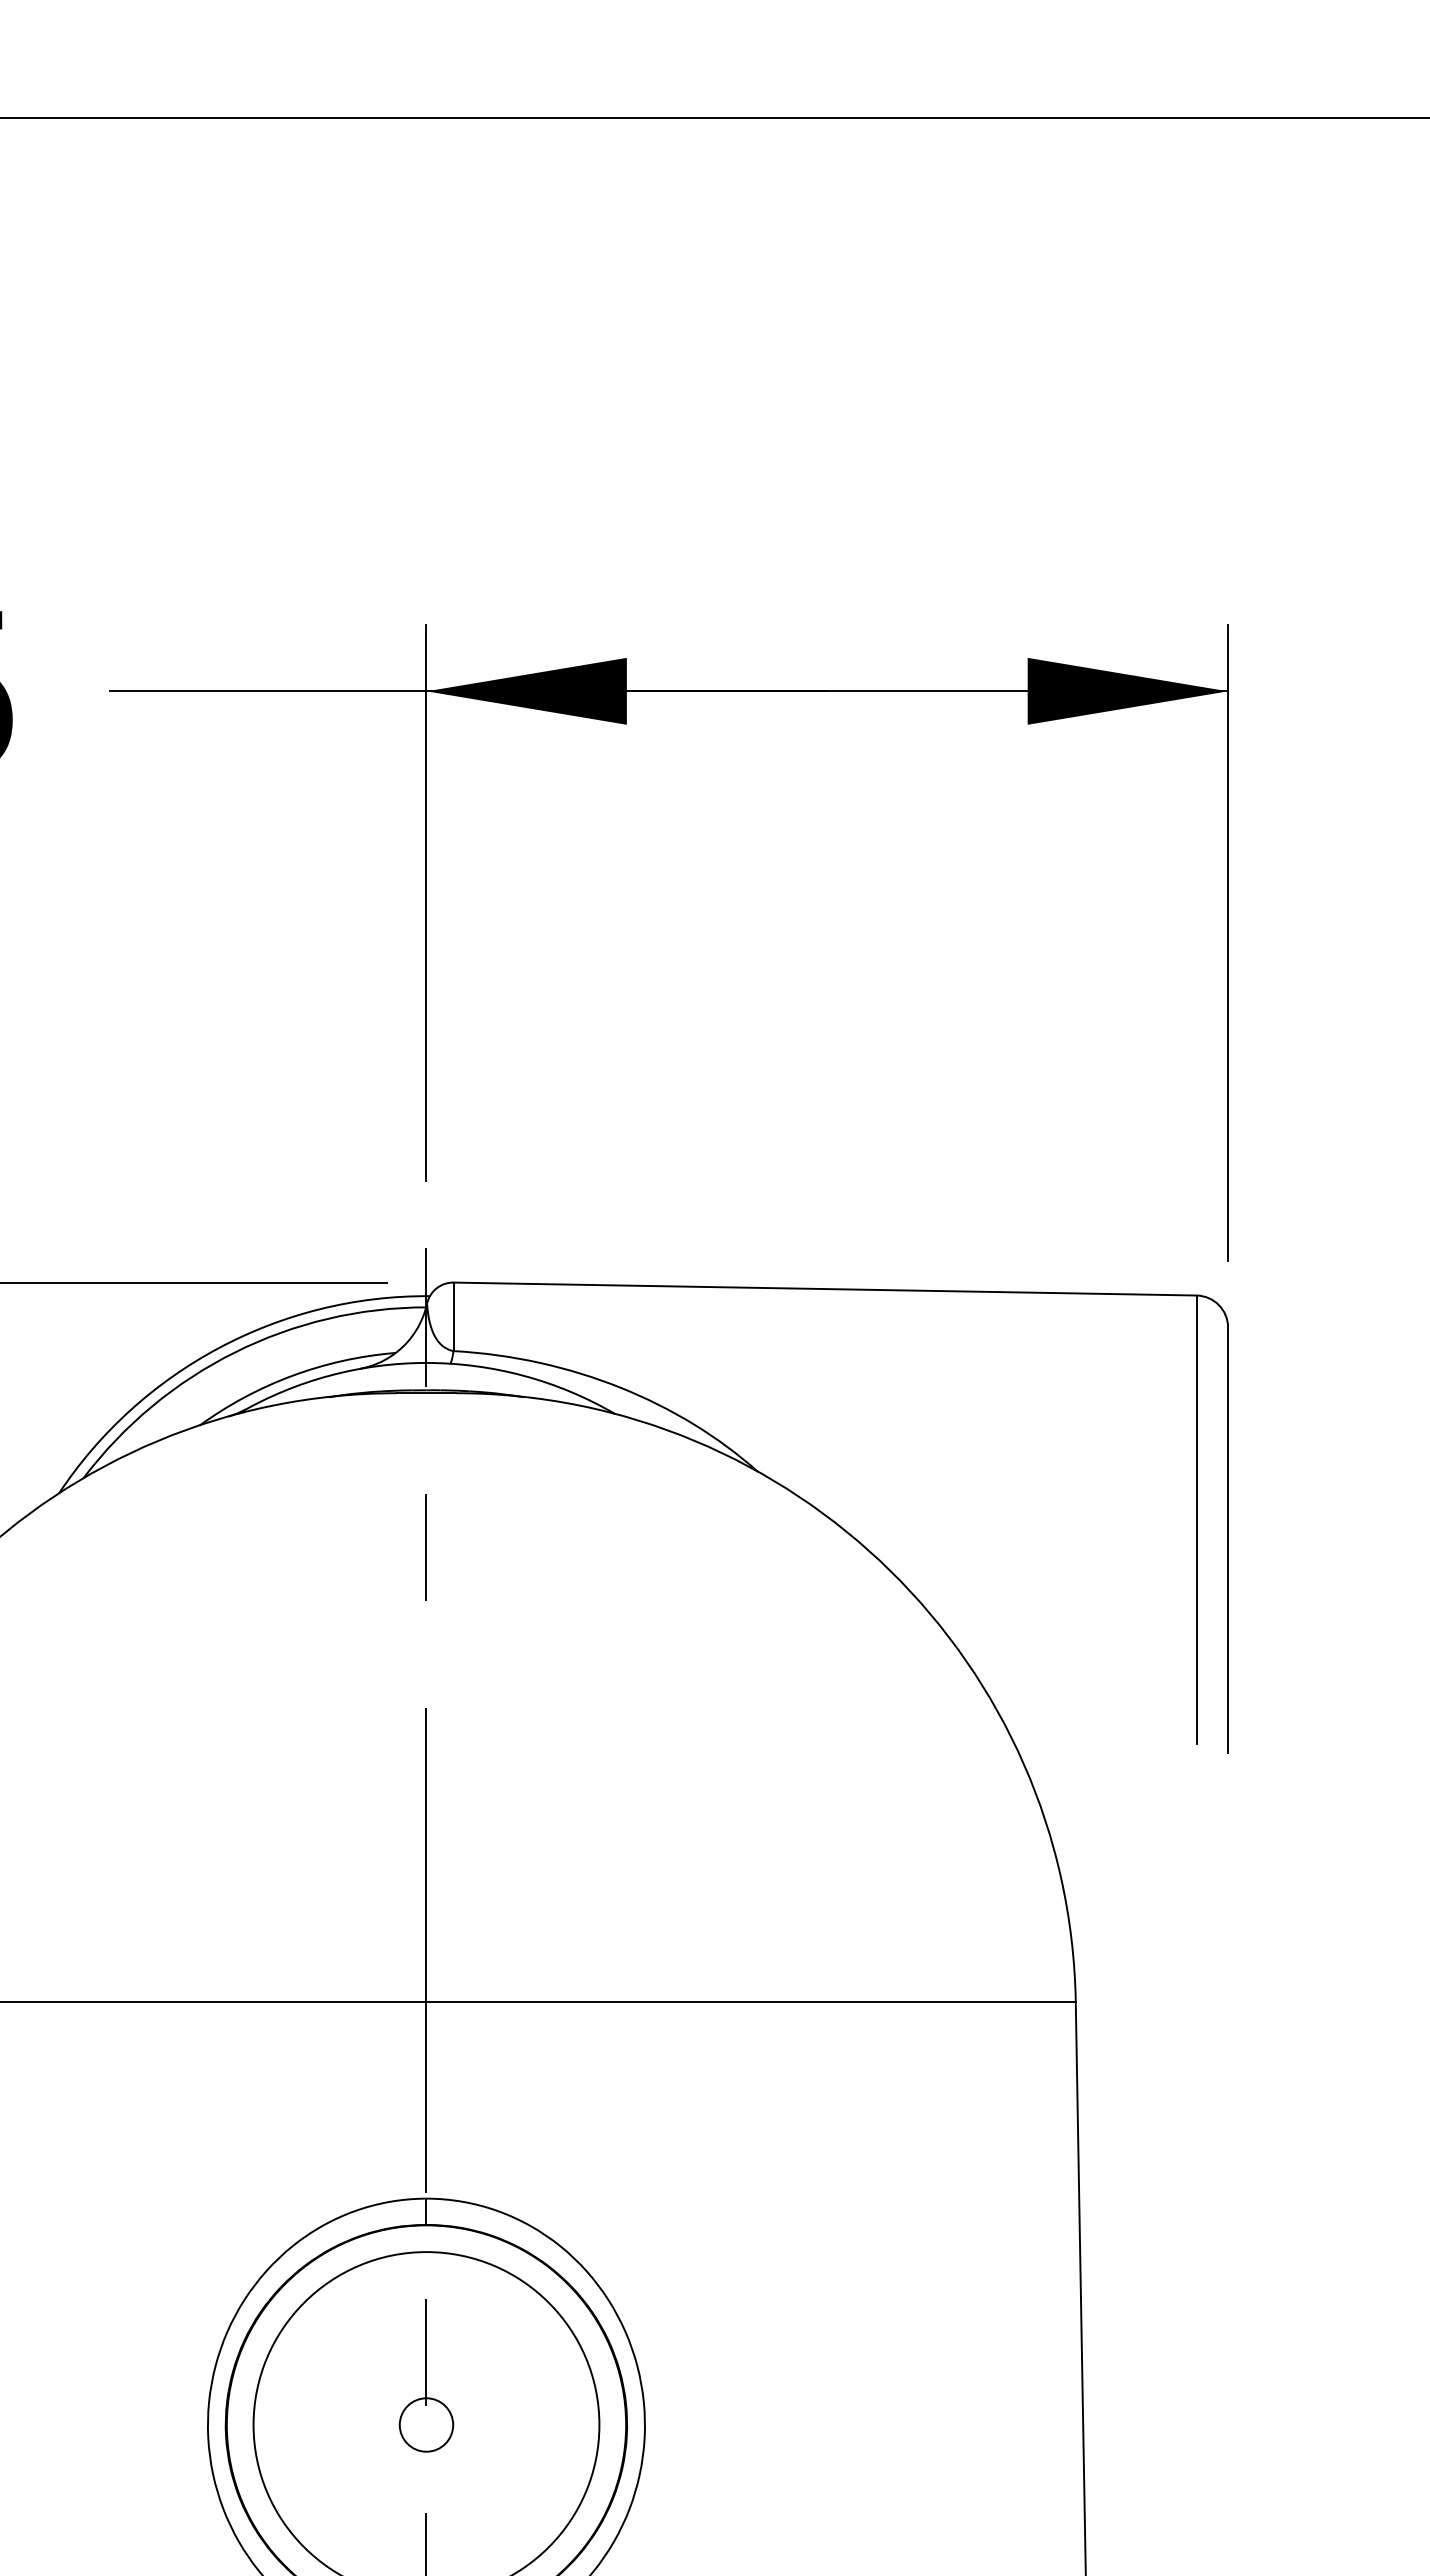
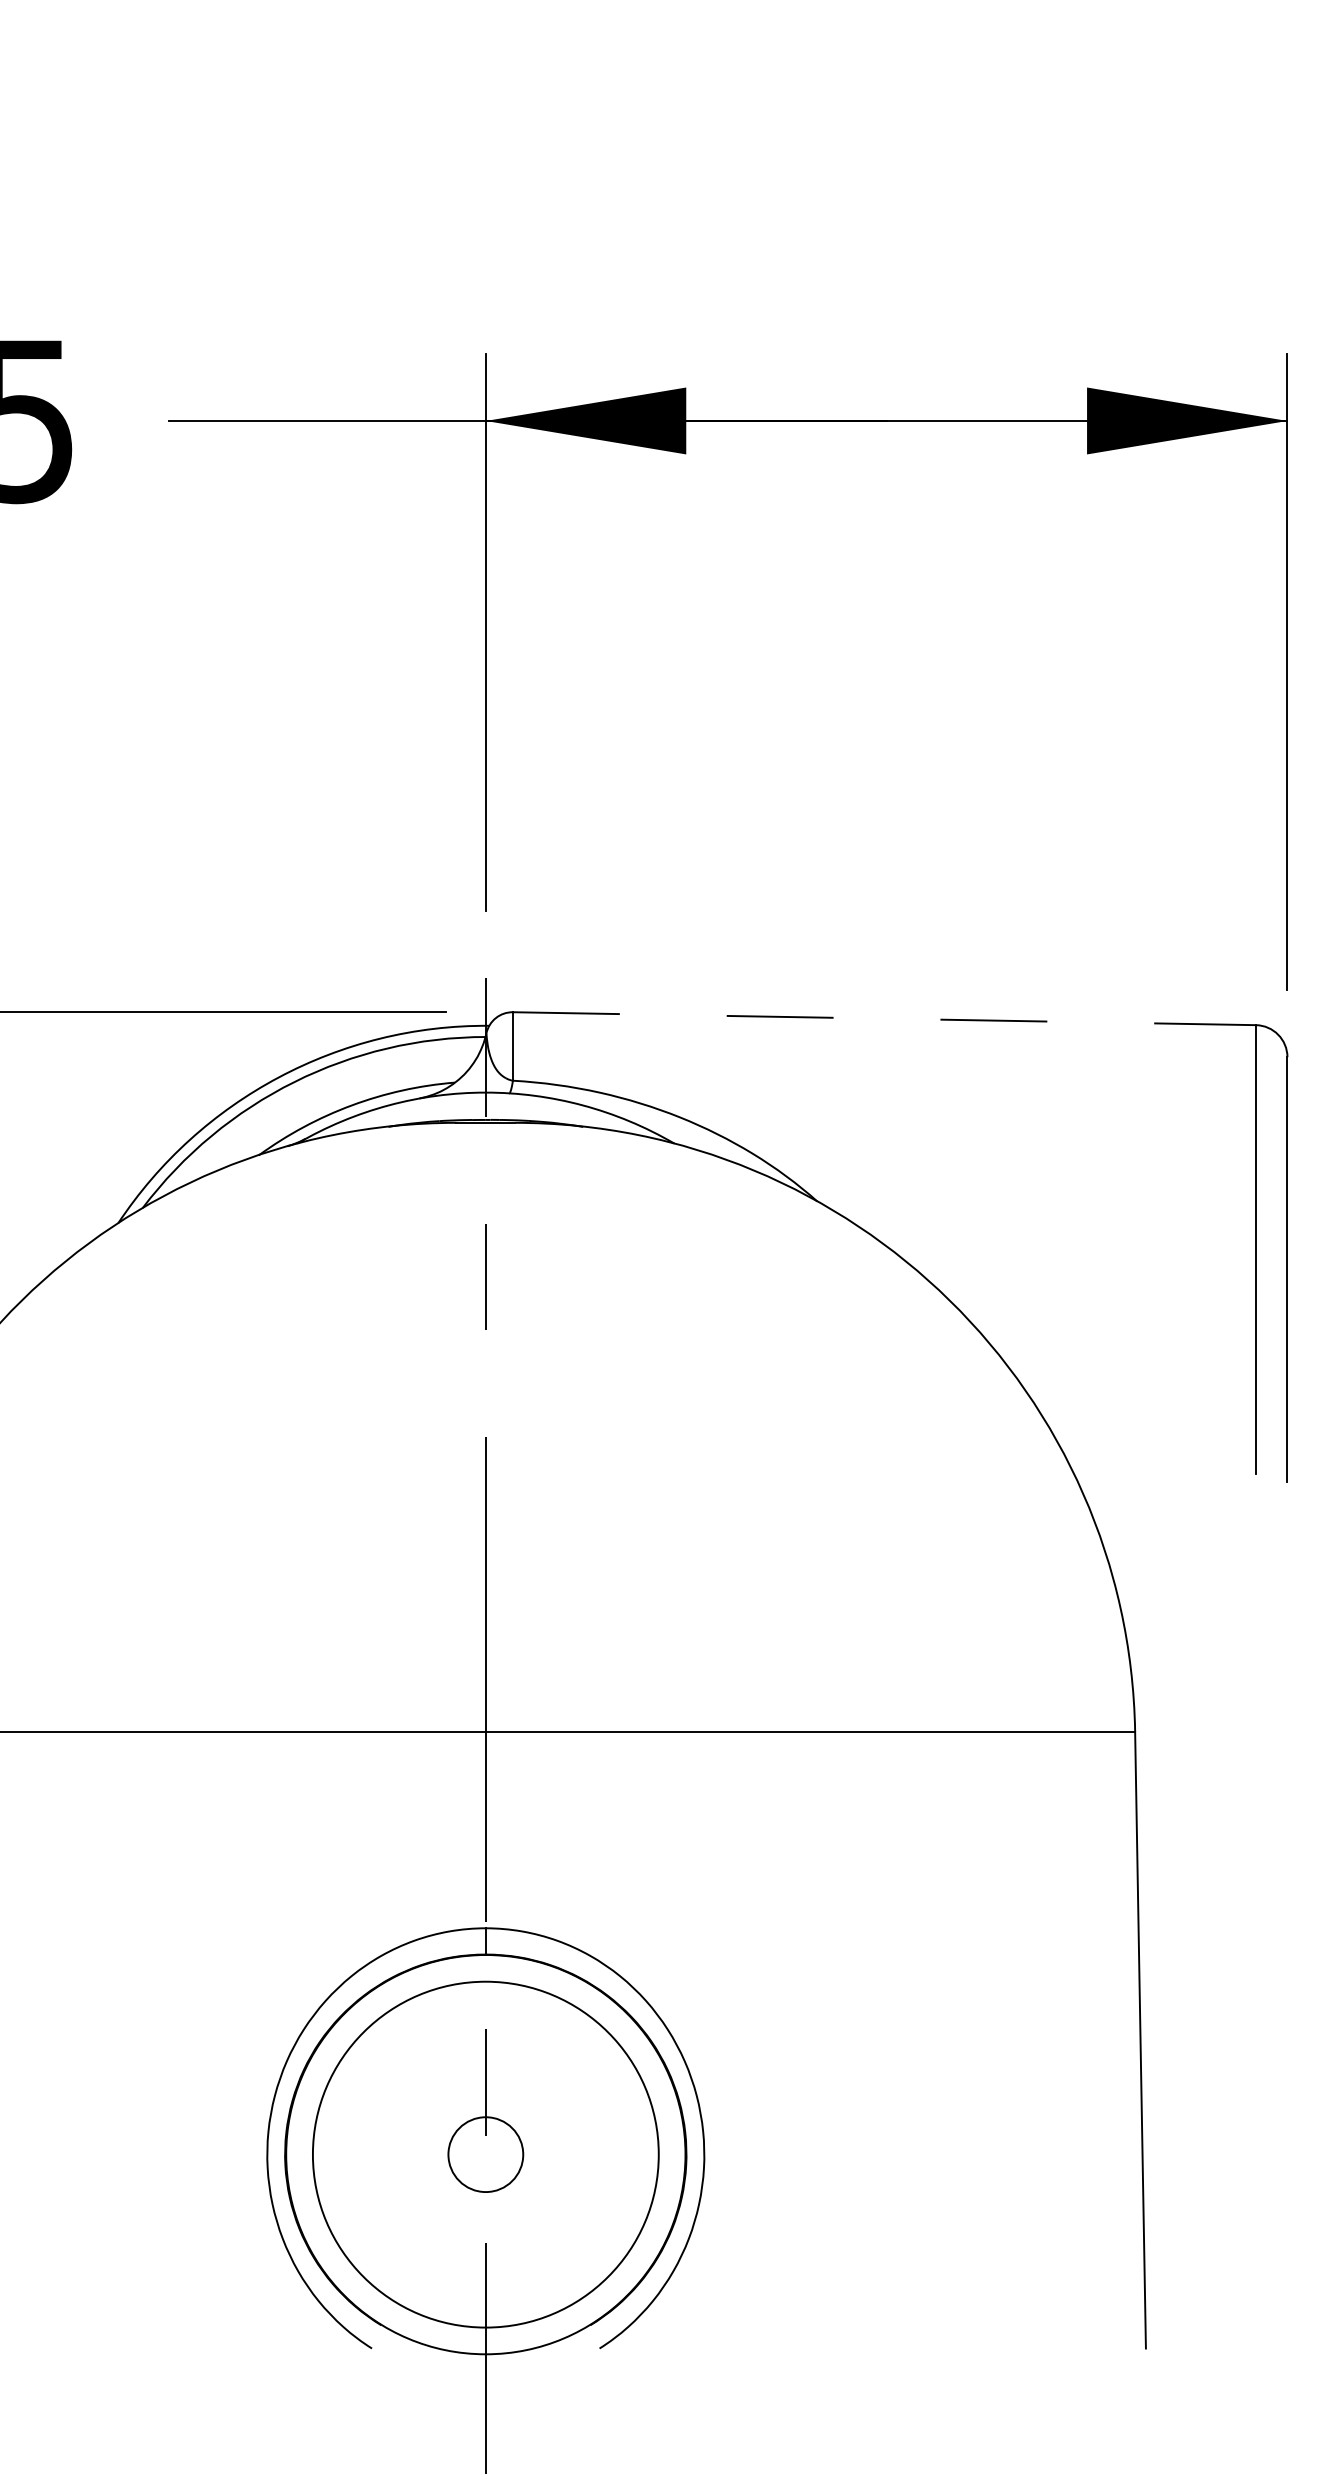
line: (825, 1289) -> (884, 1019), solid -> dashed
circle: (426, 2424) -> (485, 2154), size x1.4

